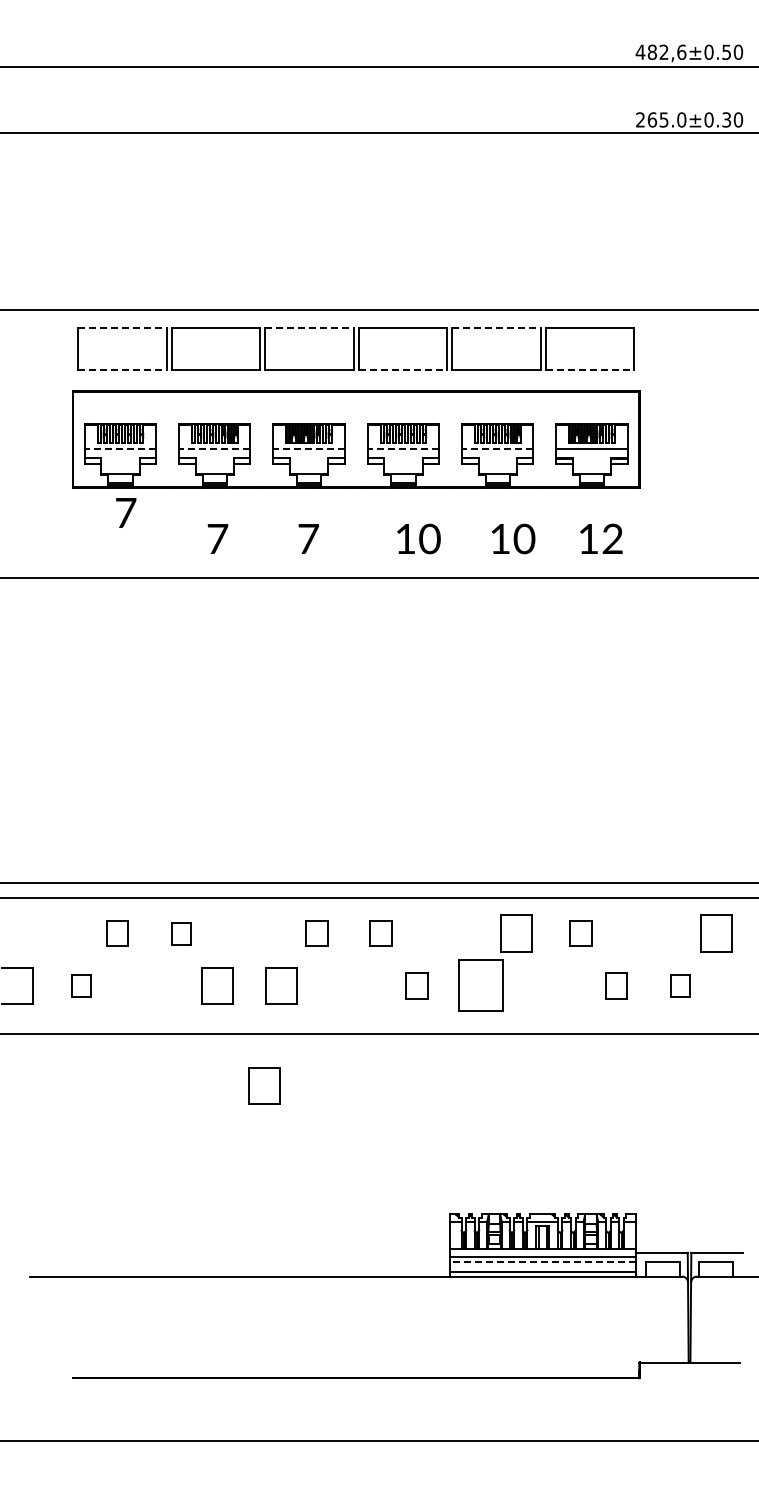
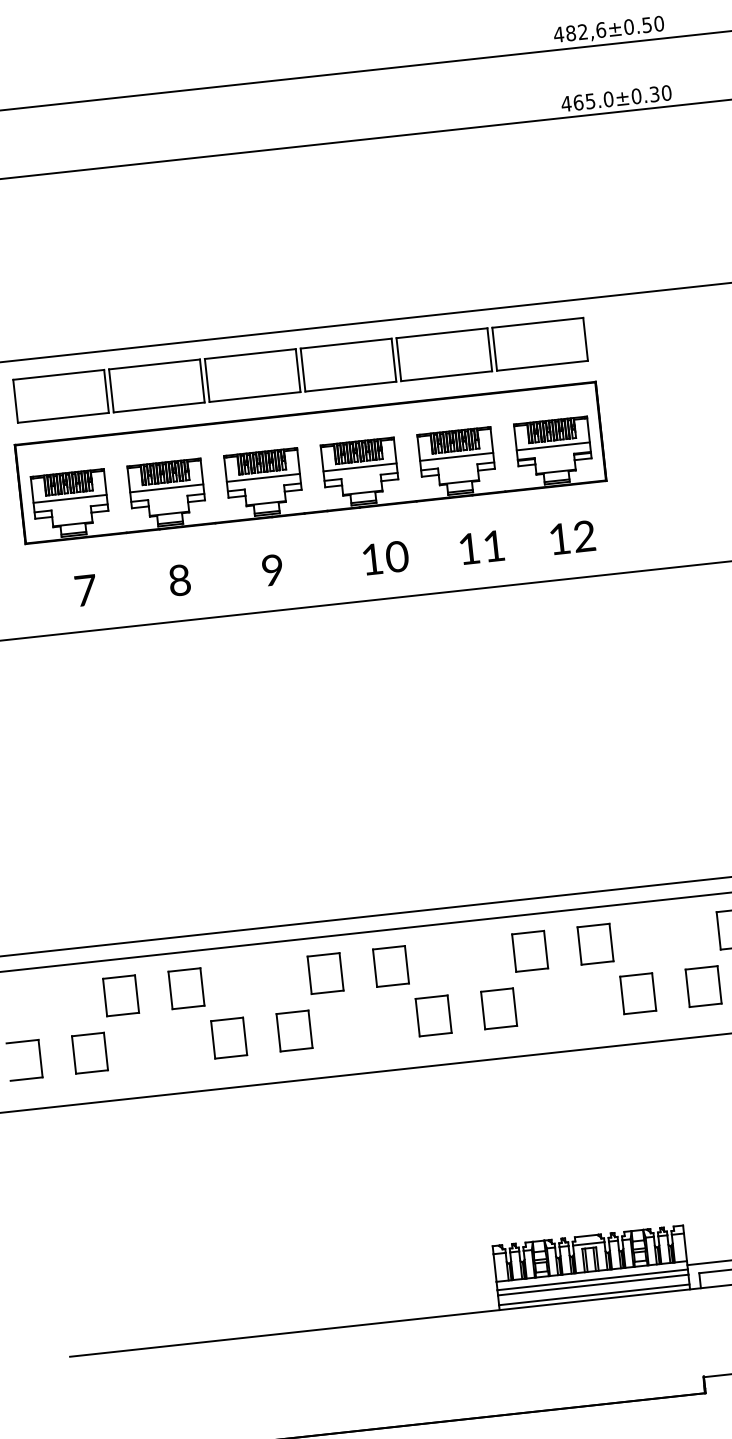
text: (640, 119) -> (566, 103), 265.0±0.30 -> 465.0±0.30
line: (122, 328) -> (58, 375), dashed -> solid
line: (309, 328) -> (250, 354), dashed -> solid
line: (497, 328) -> (443, 333), dashed -> solid
line: (122, 370) -> (63, 418), dashed -> solid
line: (403, 370) -> (351, 387), dashed -> solid
line: (590, 370) -> (542, 366), dashed -> solid
line: (120, 448) -> (70, 498), dashed -> solid
line: (214, 448) -> (166, 487), dashed -> solid
line: (309, 448) -> (263, 477), dashed -> solid
line: (403, 448) -> (360, 466), dashed -> solid
line: (497, 448) -> (456, 456), dashed -> solid
text: (126, 512) -> (86, 589), moved
text: (217, 538) -> (179, 579), 7 -> 8
text: (308, 538) -> (272, 569), 7 -> 9
text: (524, 538) -> (494, 545), 10 -> 11
part: (117, 933) -> (121, 995), size x1.43
part: (181, 933) -> (186, 988), size x1.67
part: (317, 933) -> (325, 973), size x1.43
part: (380, 933) -> (390, 966), size x1.43
part: (580, 933) -> (595, 944), size x1.43
part: (81, 985) -> (89, 1052), size x1.67
part: (416, 985) -> (433, 1015), size x1.43
part: (480, 985) -> (498, 1008), size x0.71
part: (616, 985) -> (638, 993), size x1.43
part: (680, 985) -> (703, 986), size x1.67
part: (264, 1085) -> (288, 1134), removed
line: (542, 1262) -> (593, 1285), dashed -> solid

